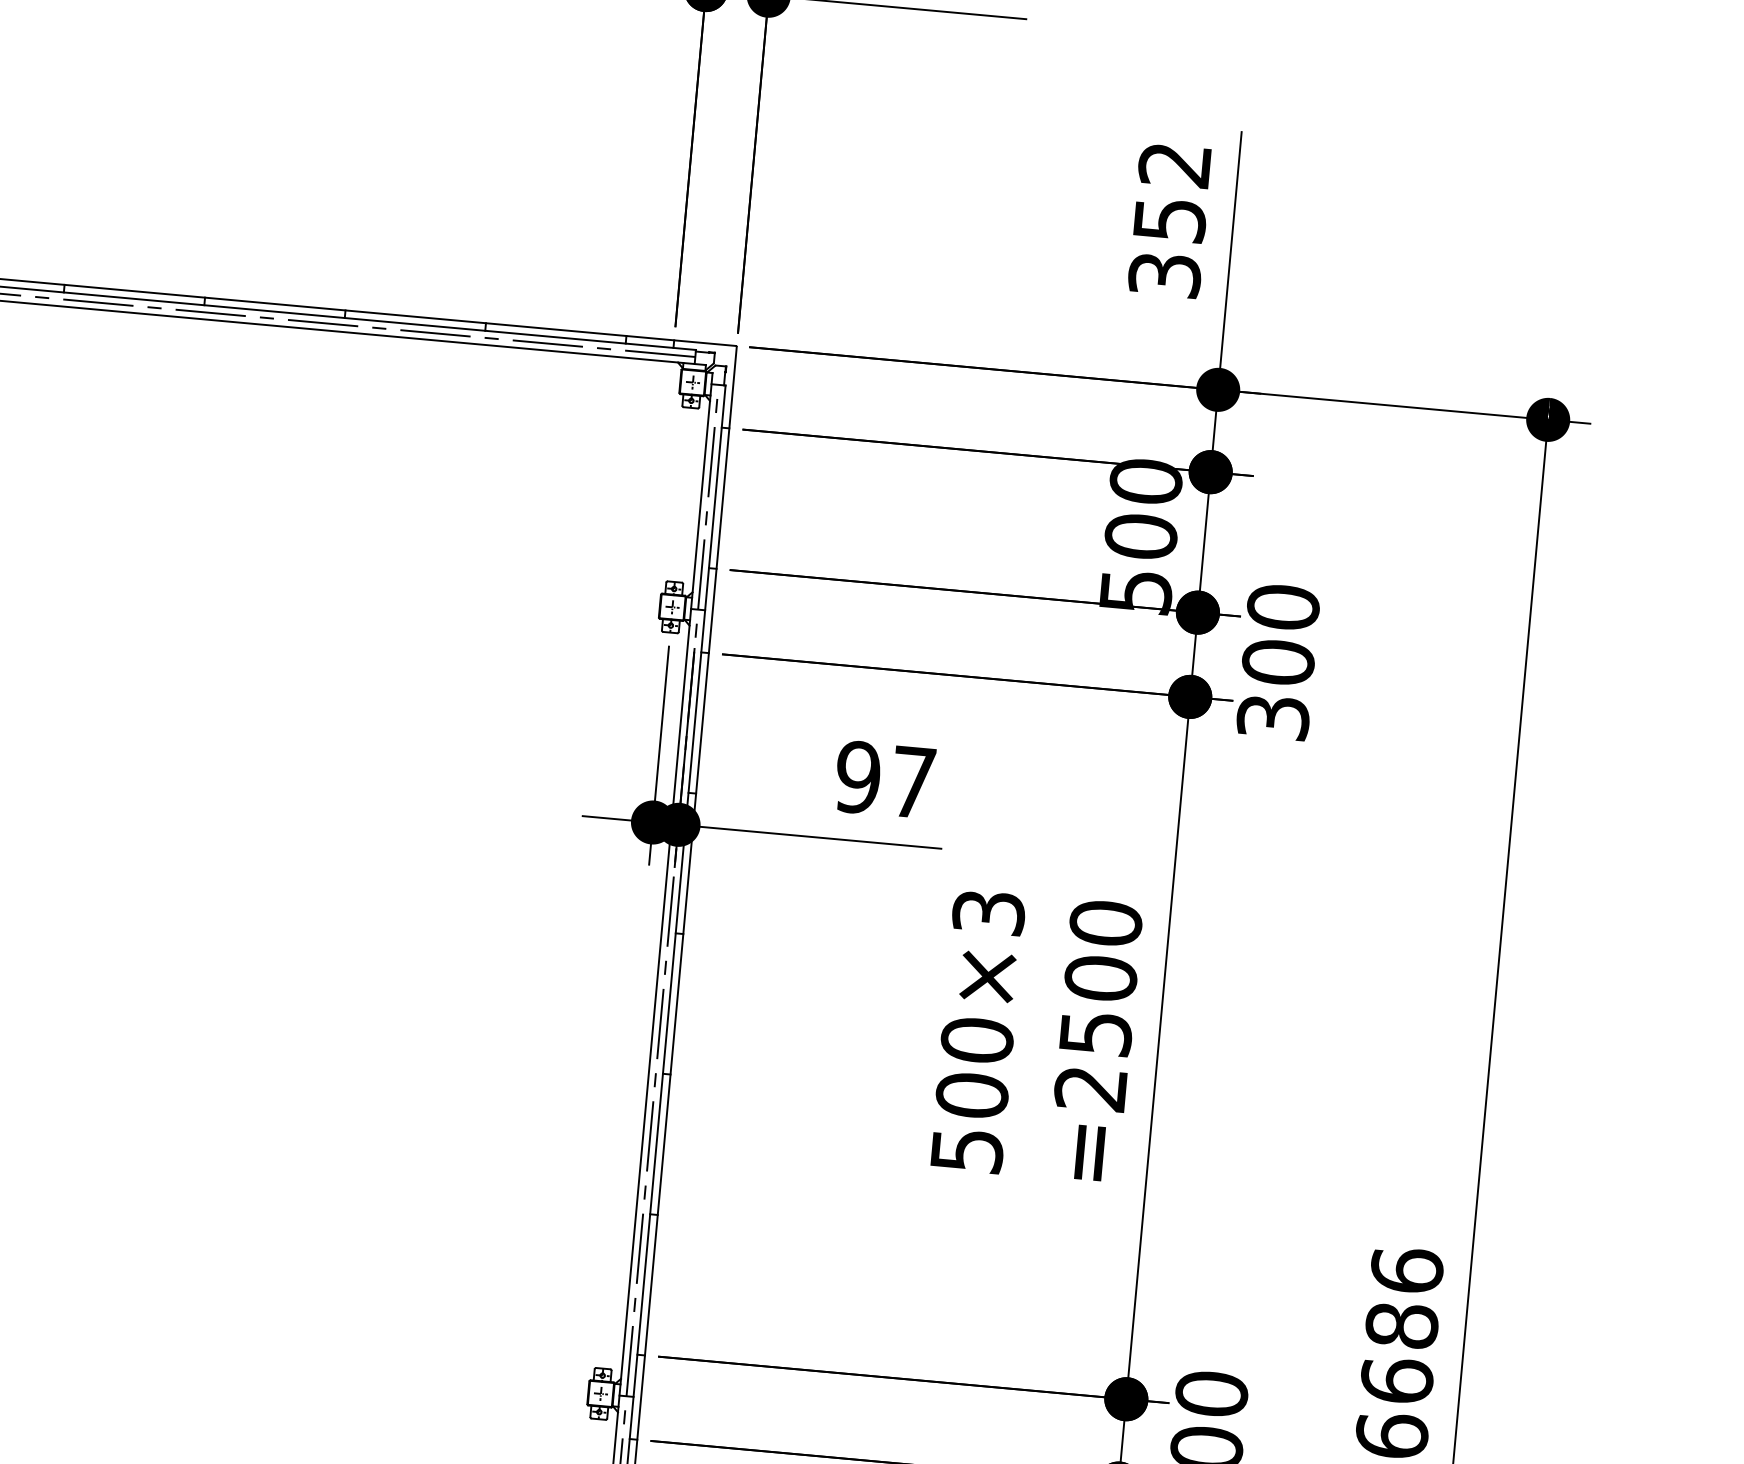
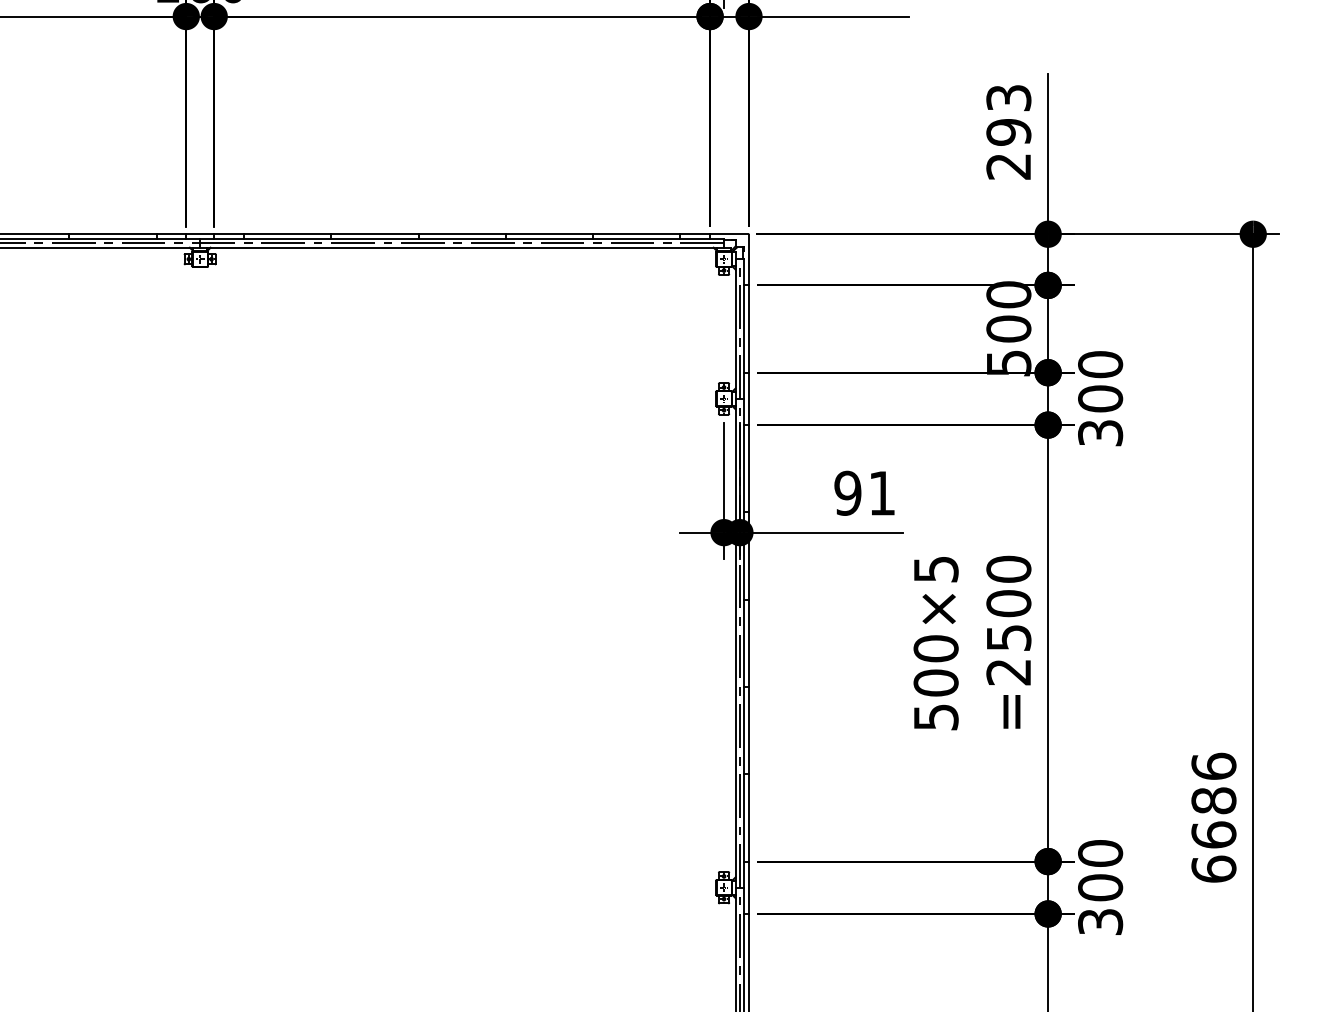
text: (1169, 220) -> (1008, 132), 352 -> 293
text: (912, 782) -> (881, 493), 97 -> 91
text: (987, 911) -> (935, 568), 500×3 -> 500×5

